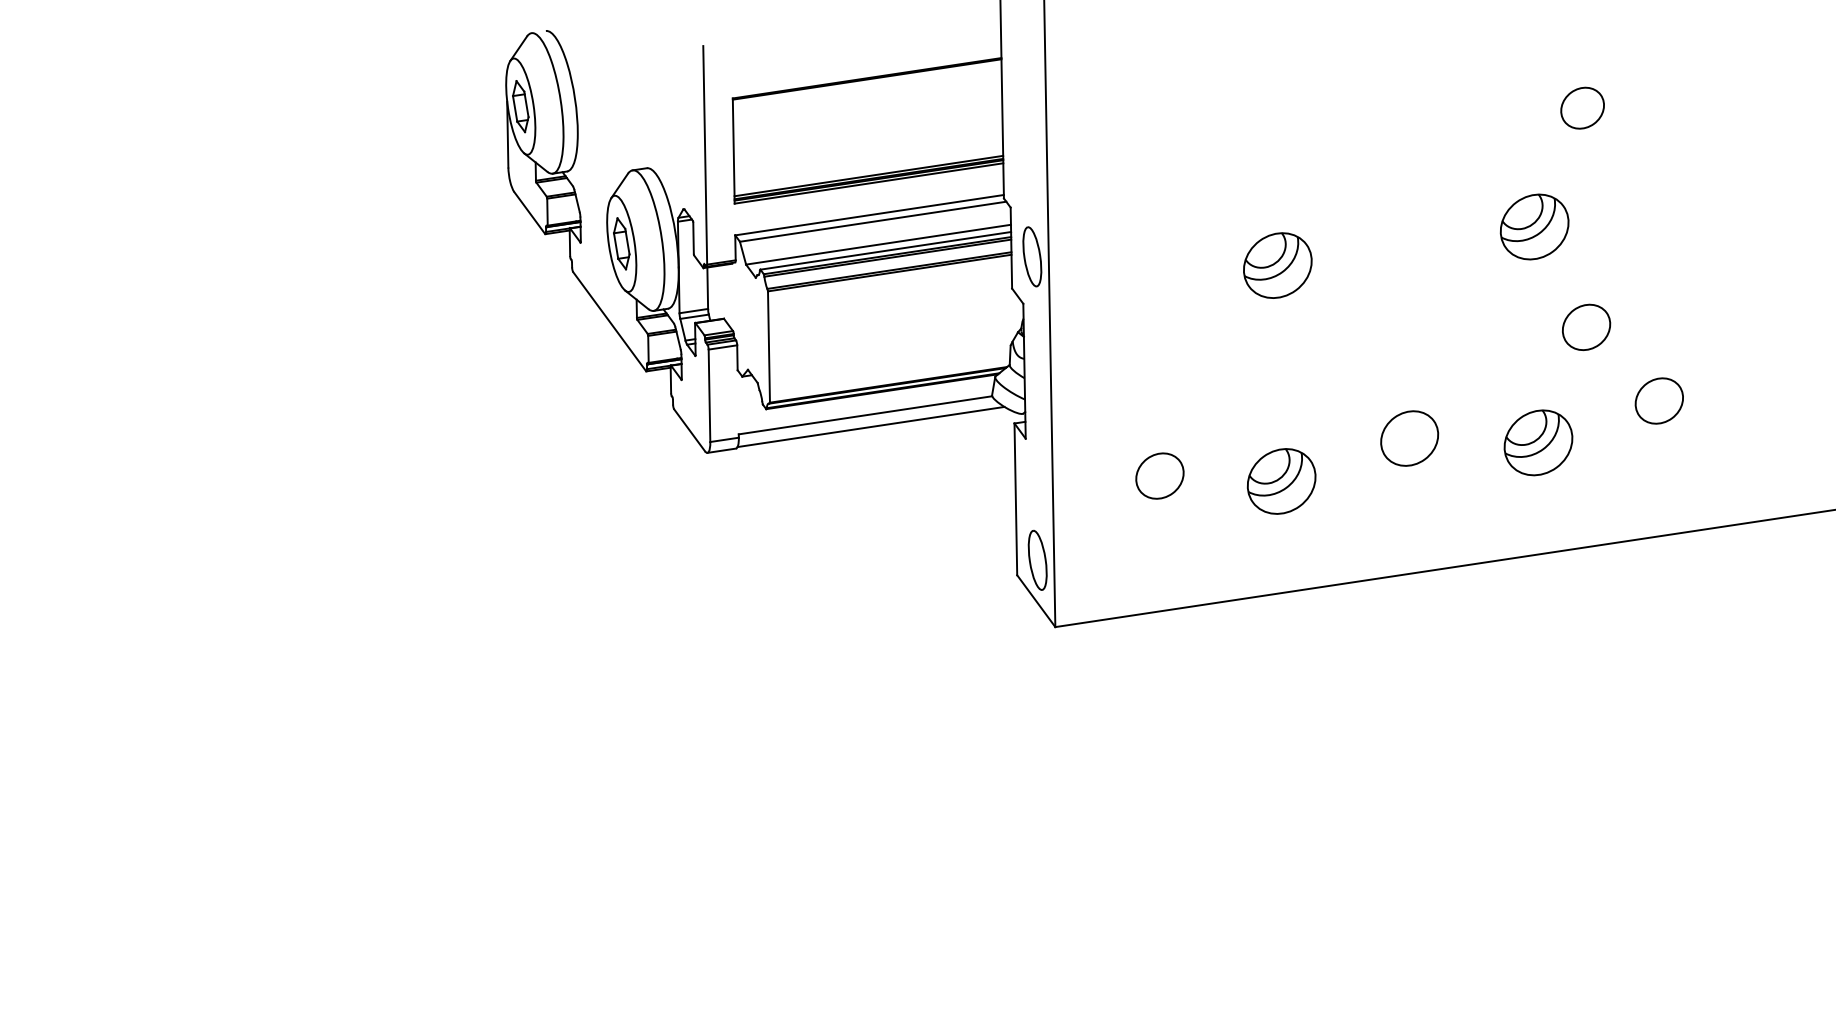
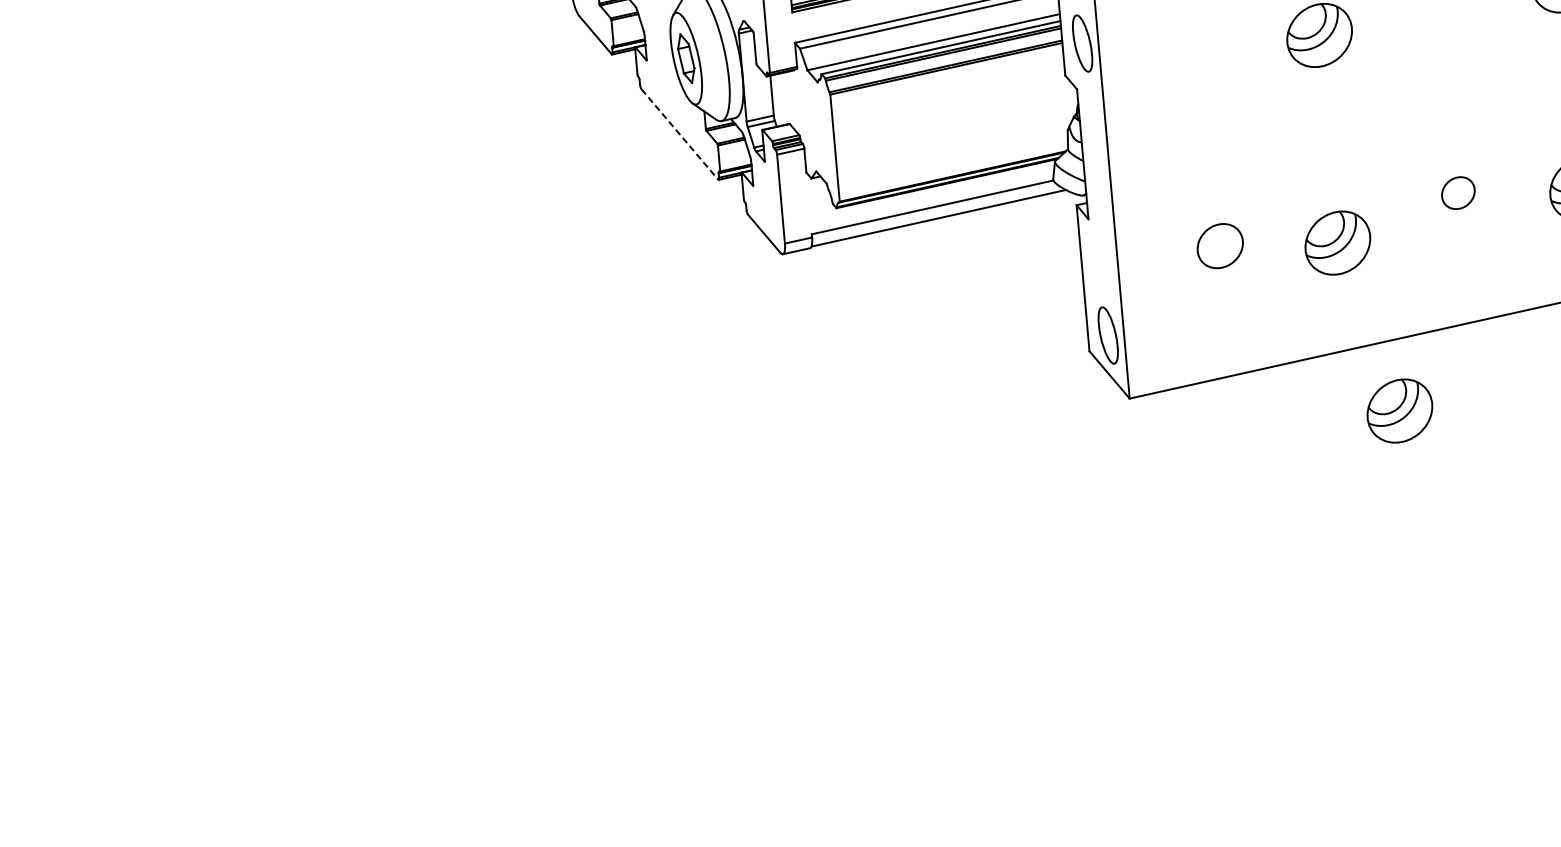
line: (609, 322) -> (679, 135), solid -> dashed
part: (1409, 438) -> (1458, 193), size x0.6
part: (1333, 659) -> (1399, 411), added

